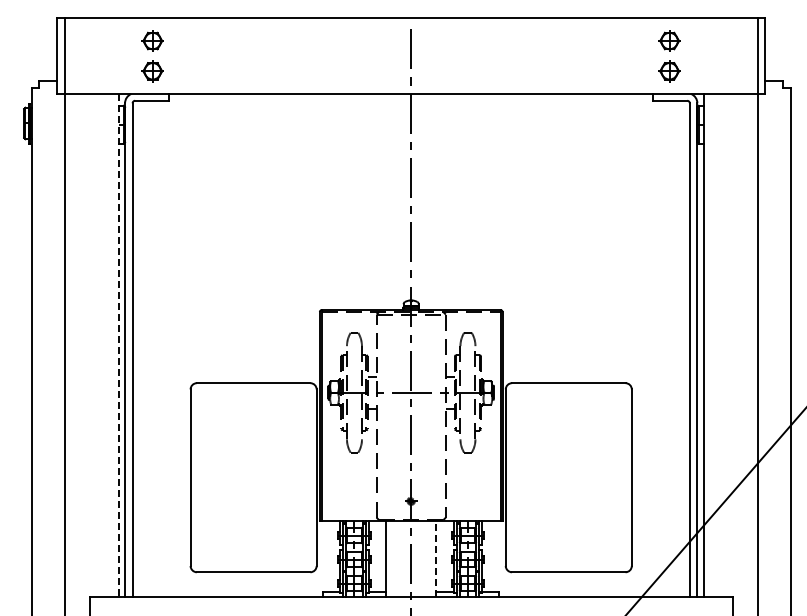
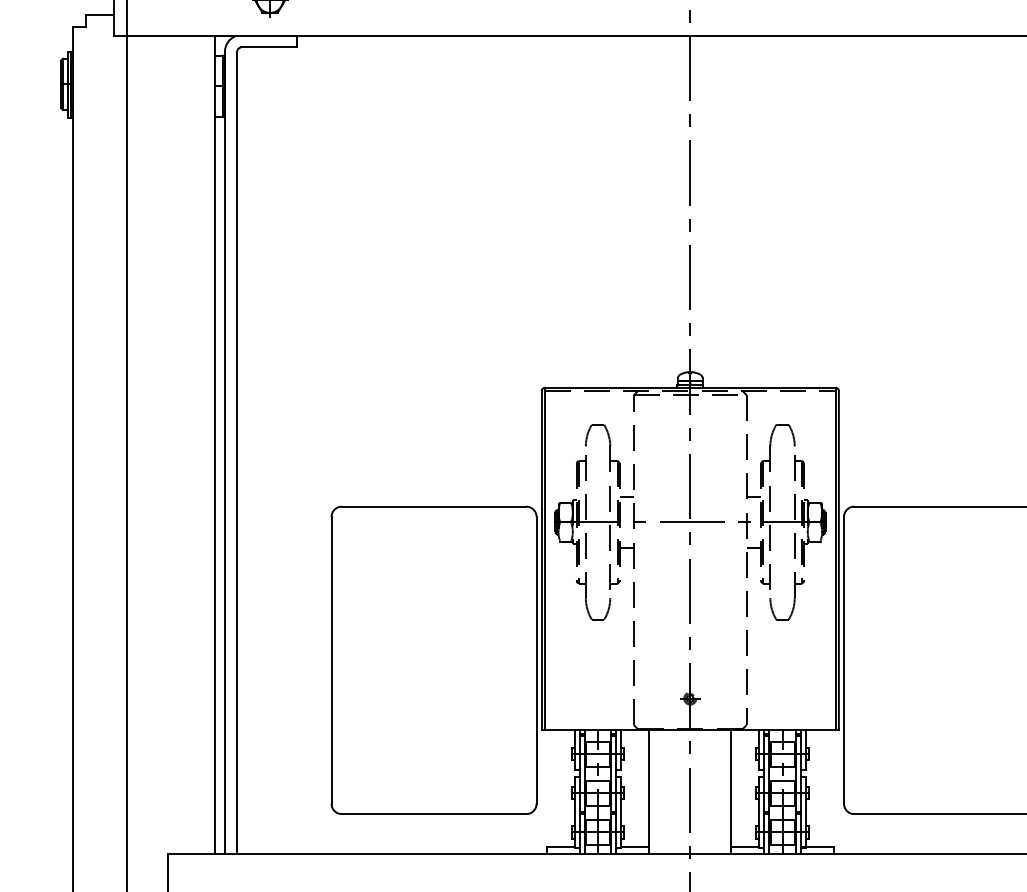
line: (118, 346) -> (214, 447), dashed -> solid
line: (436, 558) -> (731, 791), dashed -> solid

